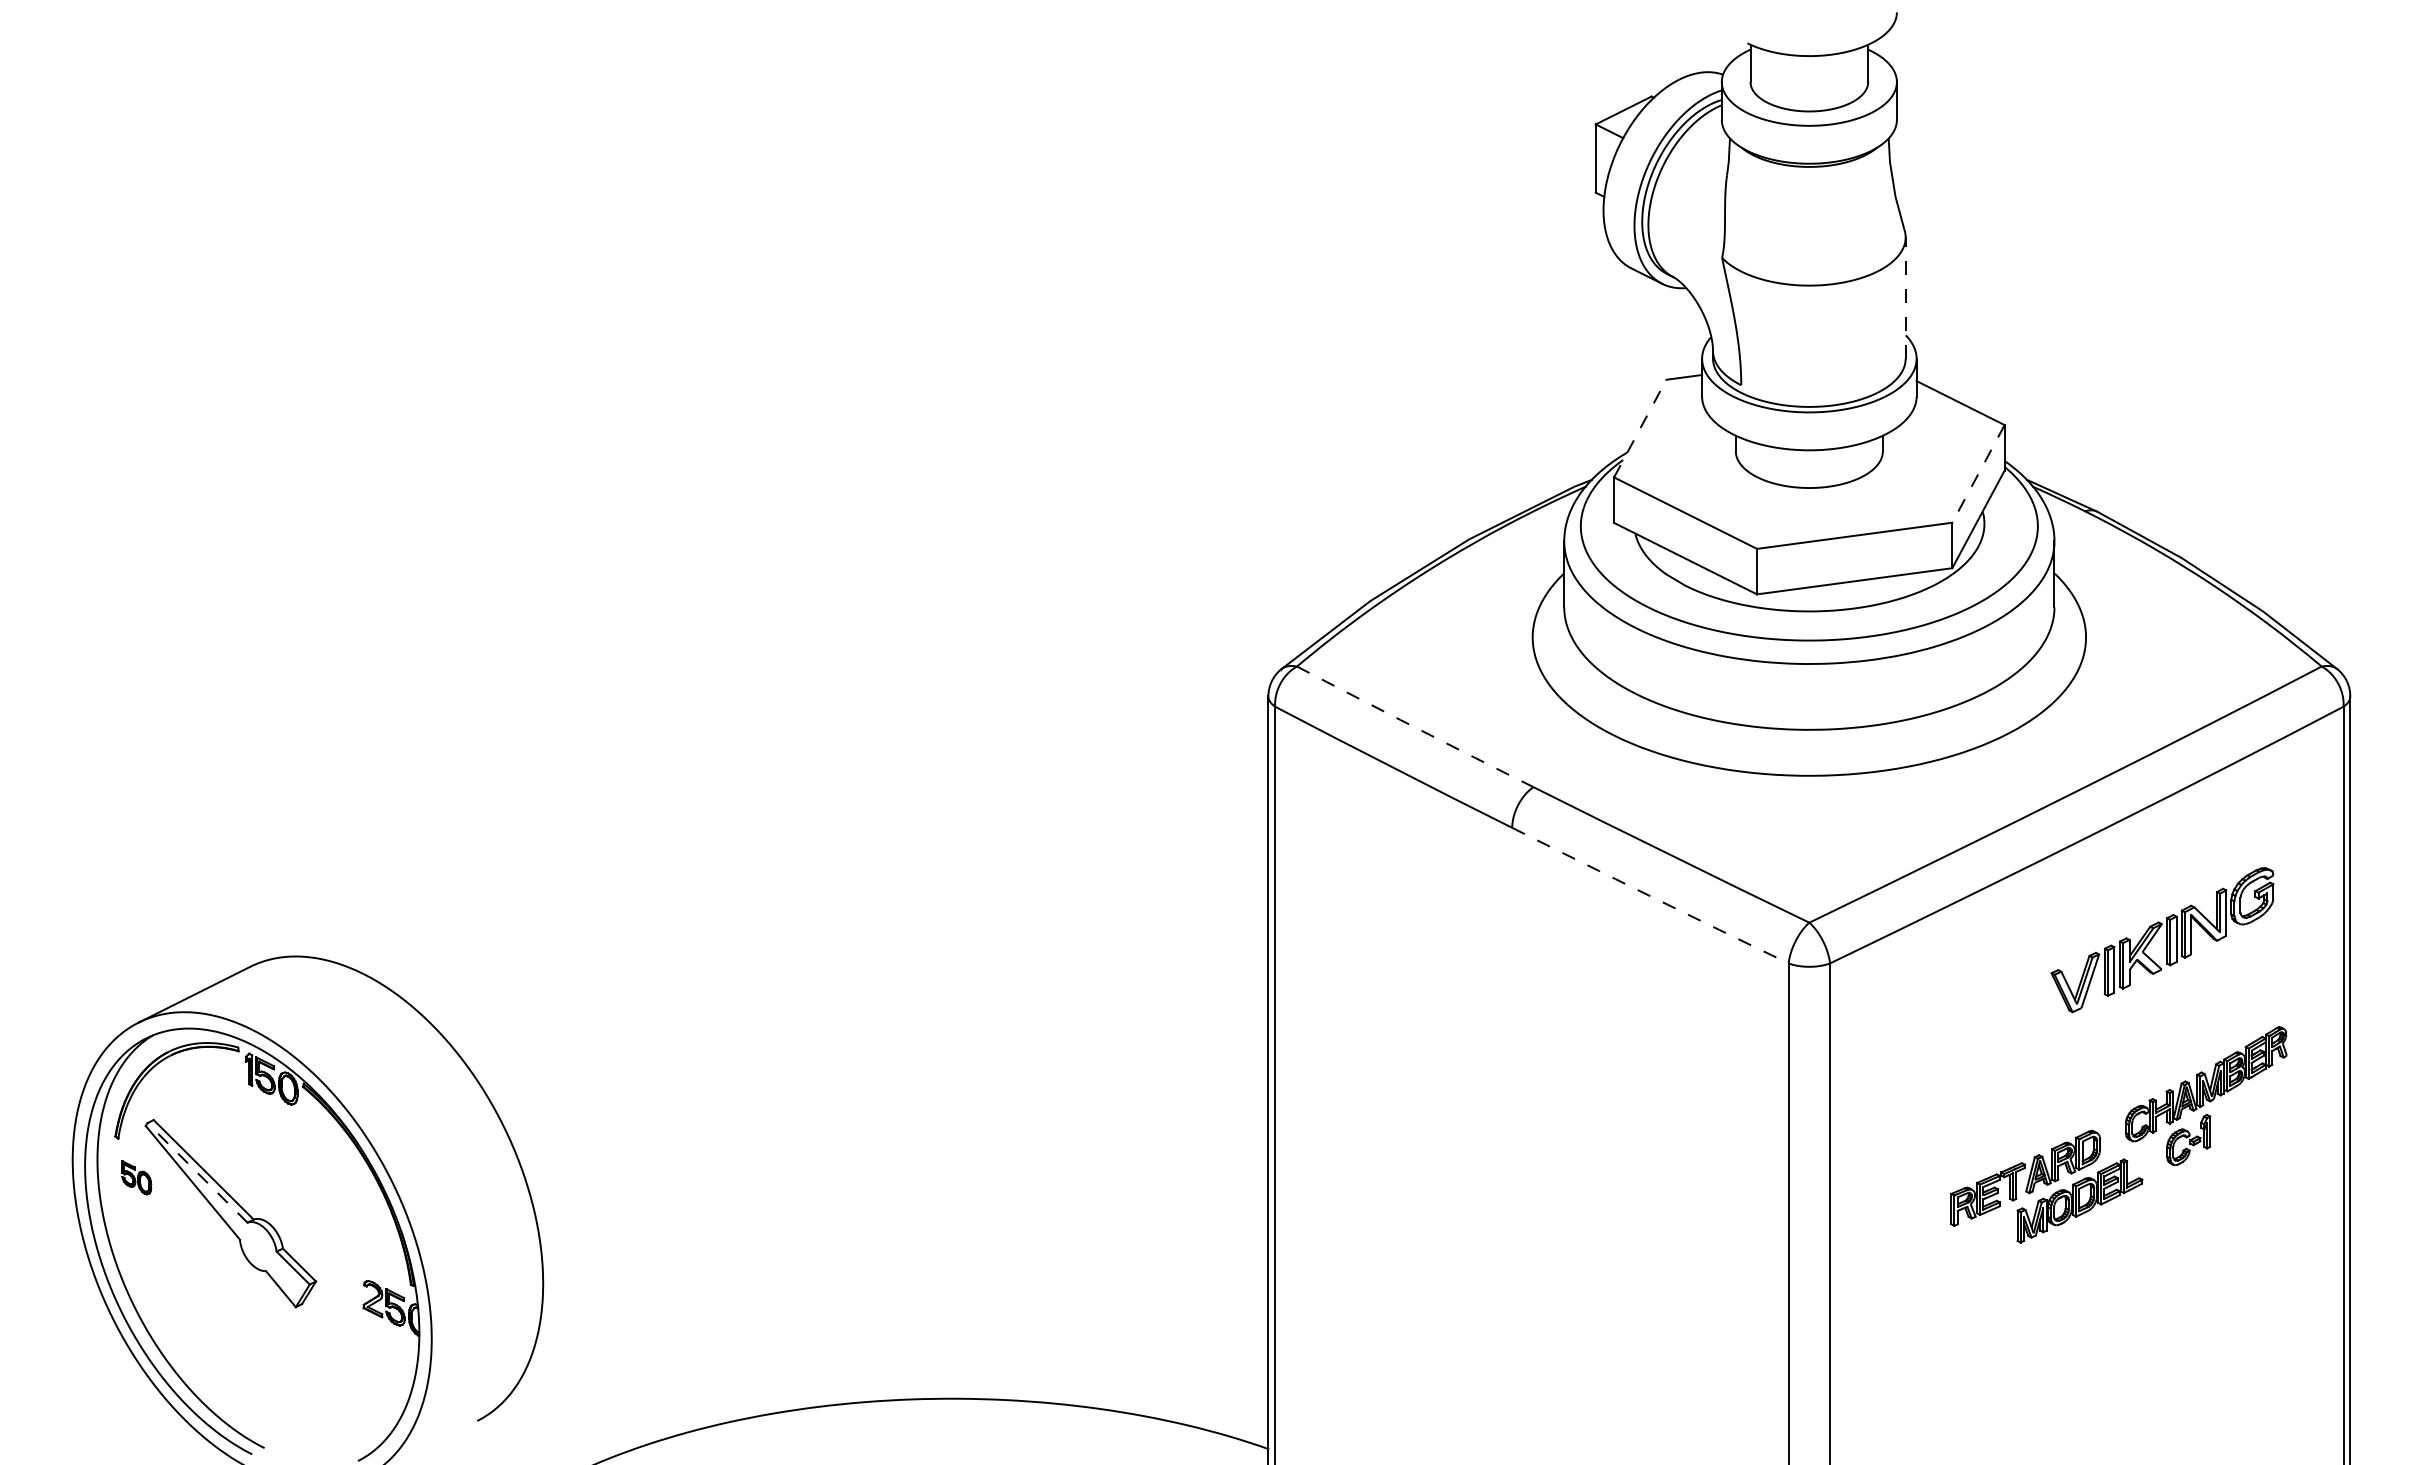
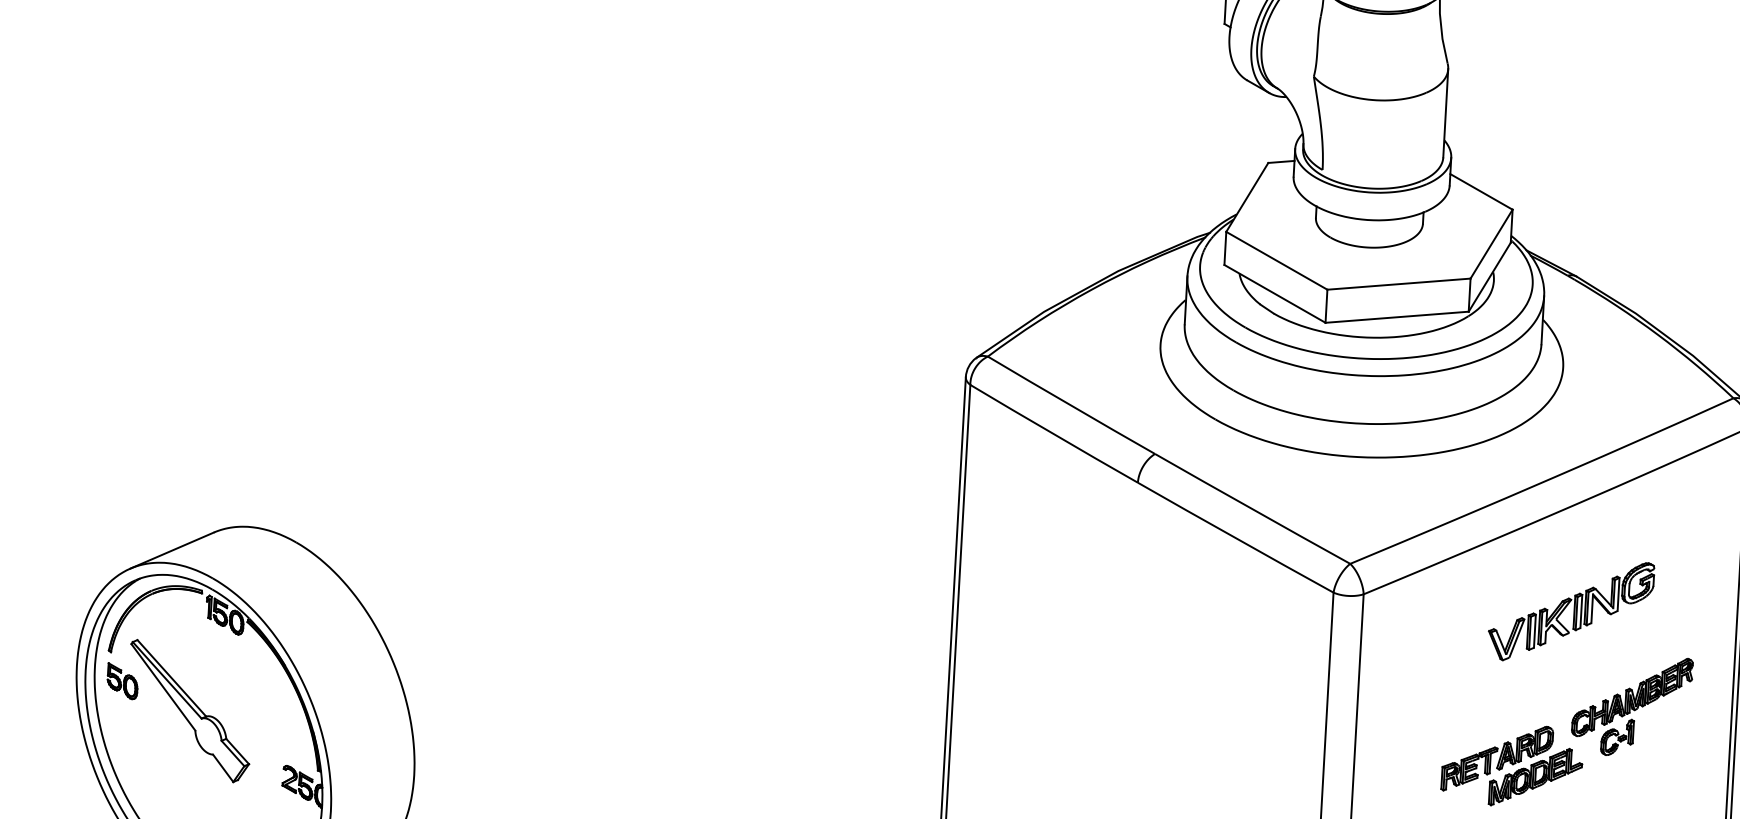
line: (1905, 298) -> (1445, 113), dashed -> solid
line: (1640, 428) -> (1247, 197), dashed -> solid
line: (1978, 474) -> (1491, 244), dashed -> solid
arc: (1415, 727) -> (1071, 405), dashed -> solid
arc: (1650, 896) -> (1235, 538), dashed -> solid
part: (2162, 940) -> (1571, 611), moved
line: (197, 1172) -> (167, 680), dashed -> solid
part: (136, 1177) -> (122, 681), size x1.43

